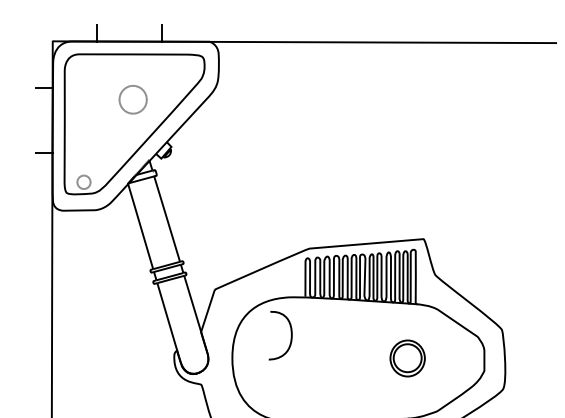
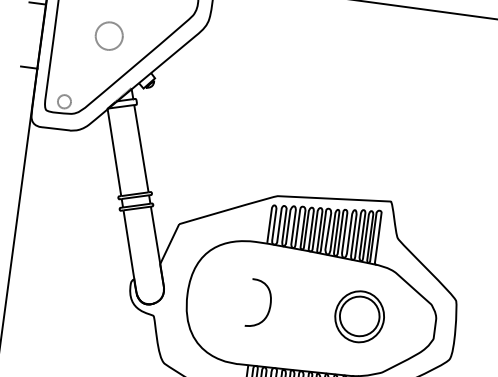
part: (132, 99) -> (108, 35), moved
curve: (290, 336) -> (269, 305), moved
part: (407, 358) -> (359, 316), size x1.43

